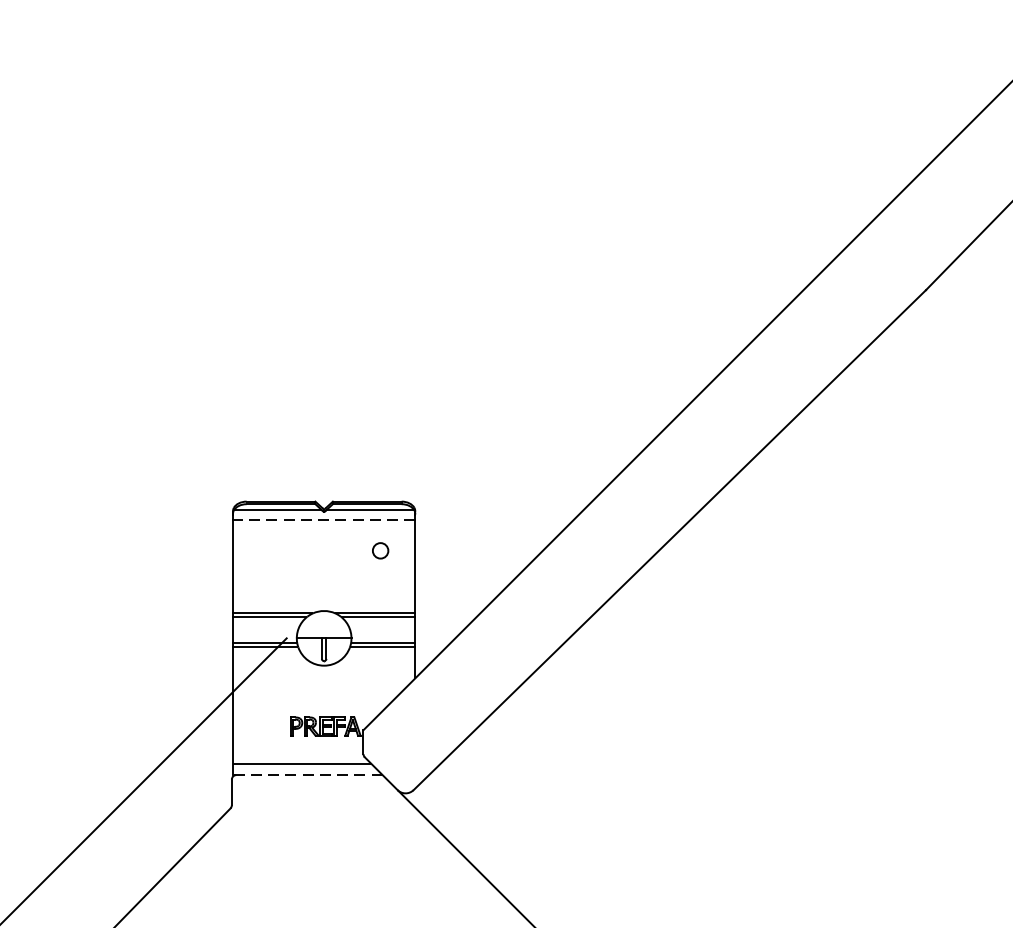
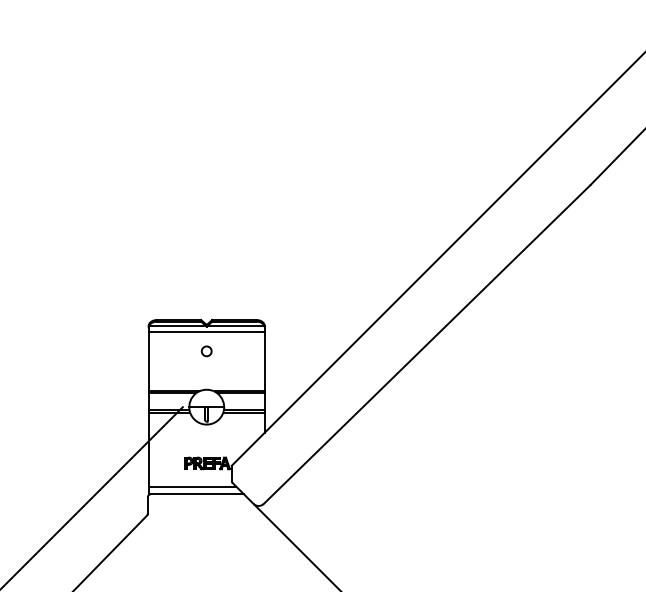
line: (323, 519) -> (206, 331), dashed -> solid
circle: (380, 551) -> (206, 351), moved
line: (308, 775) -> (196, 494), dashed -> solid

